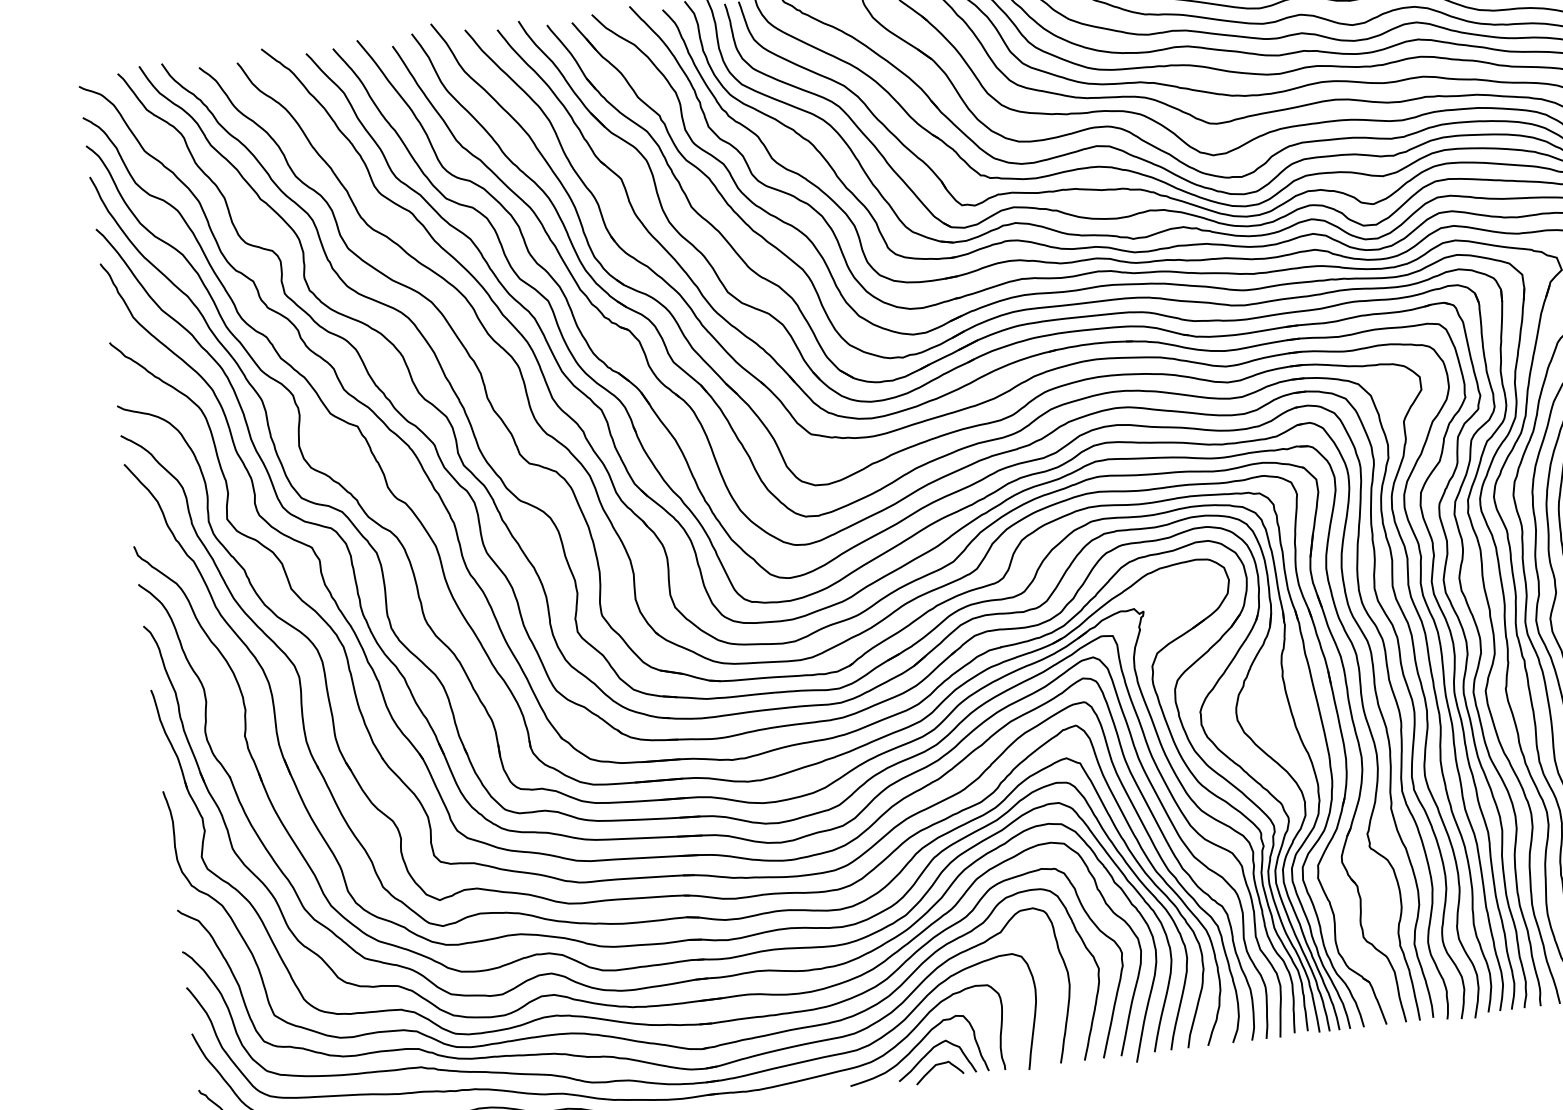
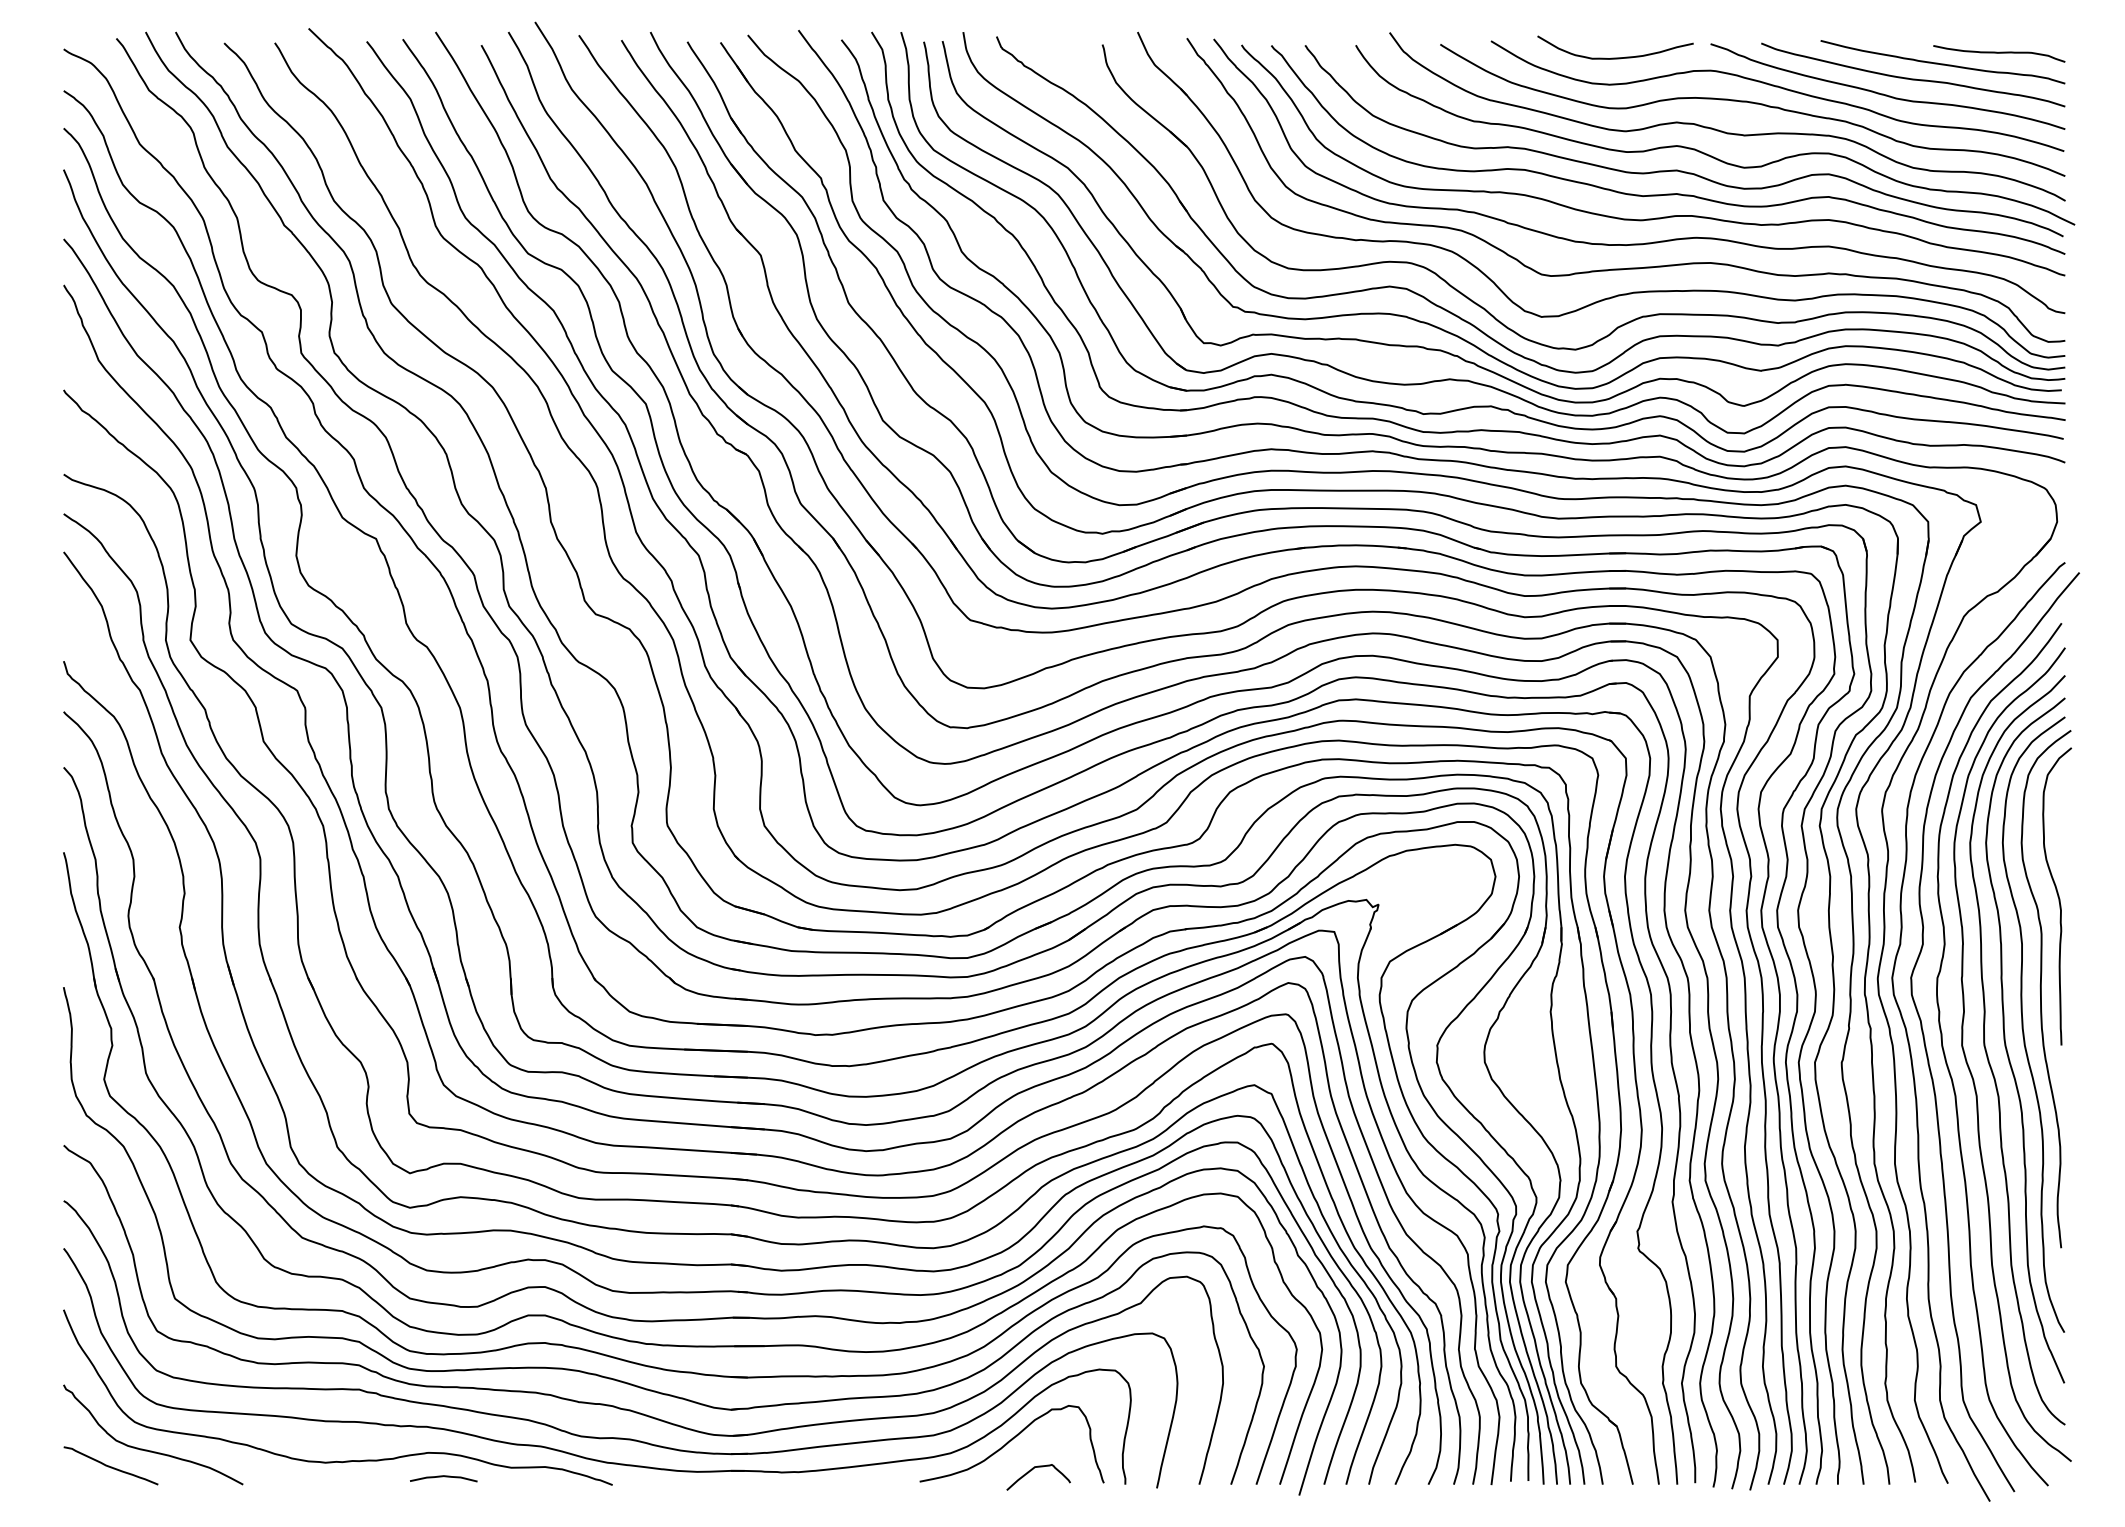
curve: (929, 1053) -> (1028, 1450), removed

